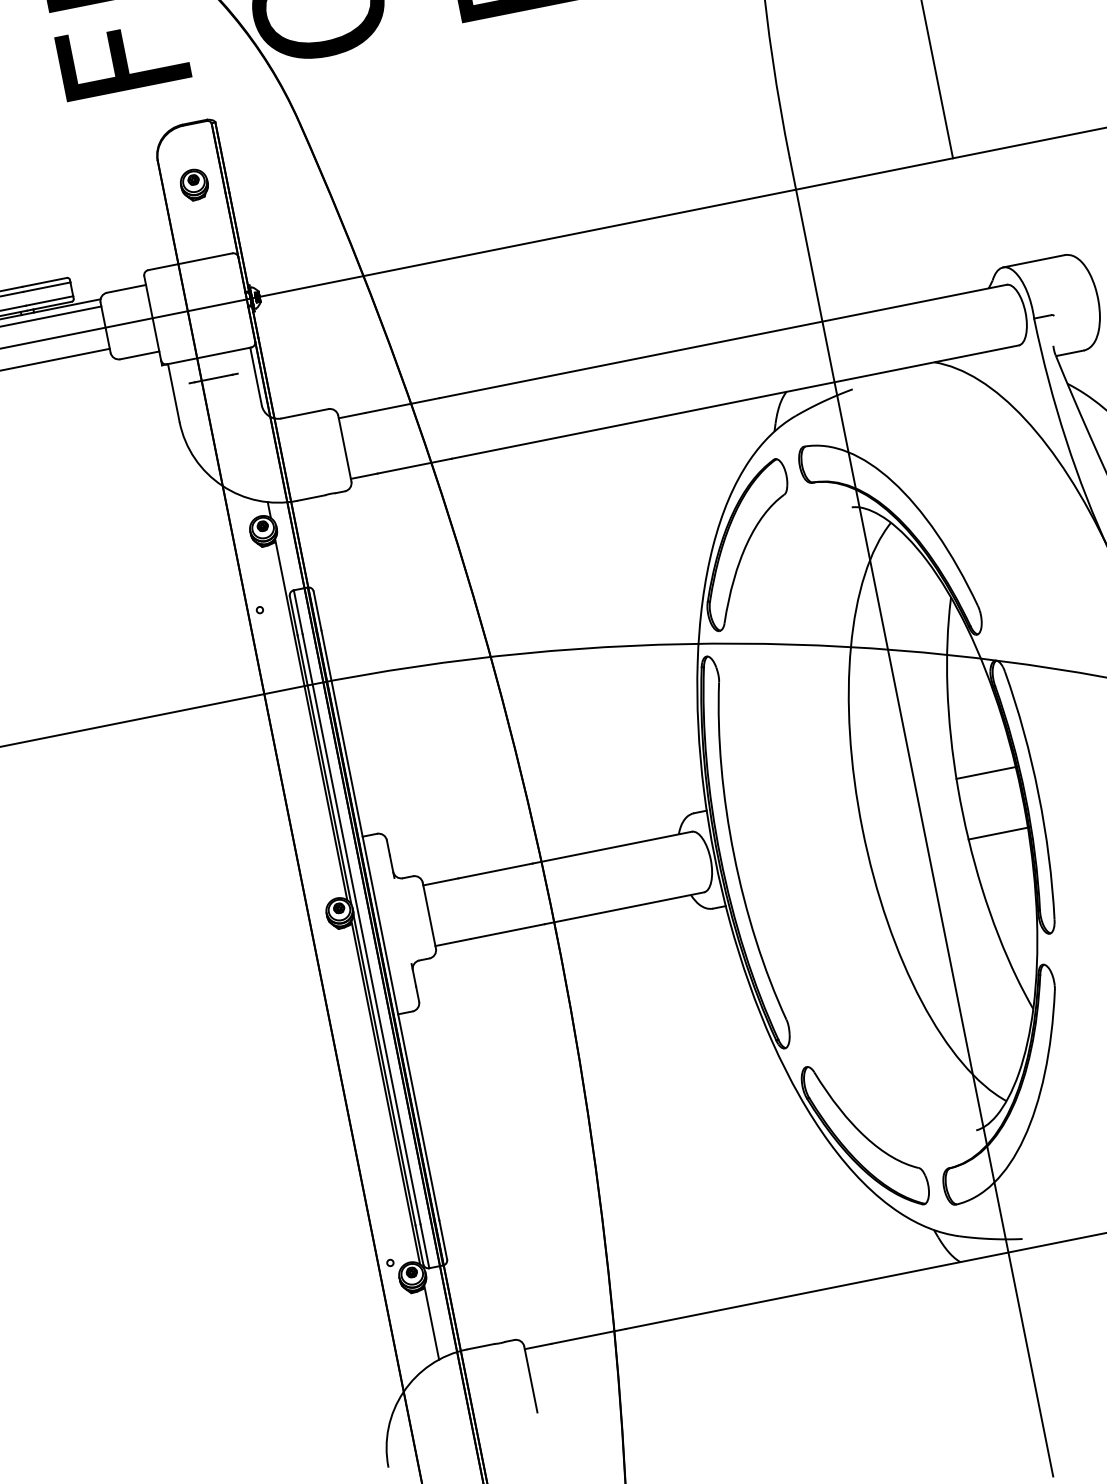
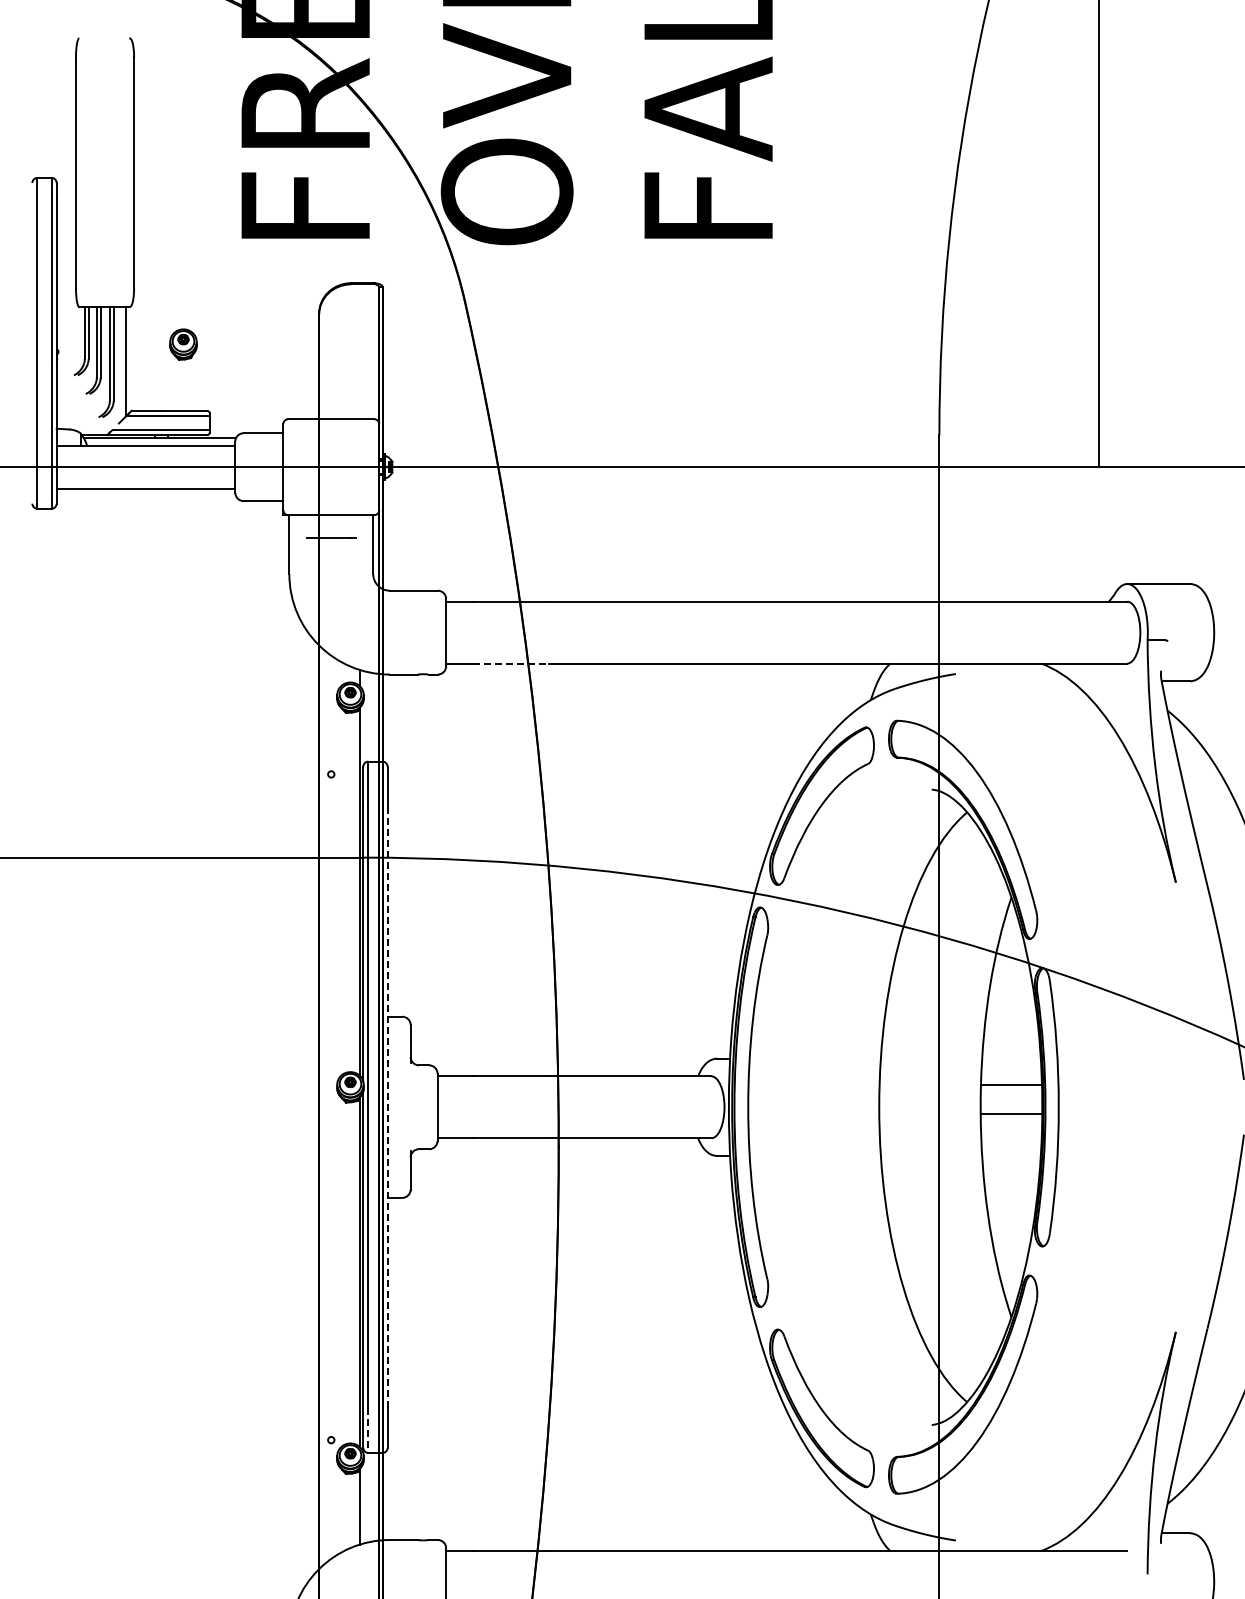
part: (194, 184) -> (183, 344), moved
line: (414, 466) -> (511, 663), solid -> dashed
line: (986, 773) -> (1011, 1114), moved
line: (998, 833) -> (1011, 1085), moved
line: (380, 925) -> (387, 1107), solid -> dashed
line: (425, 1247) -> (368, 1431), solid -> dashed

